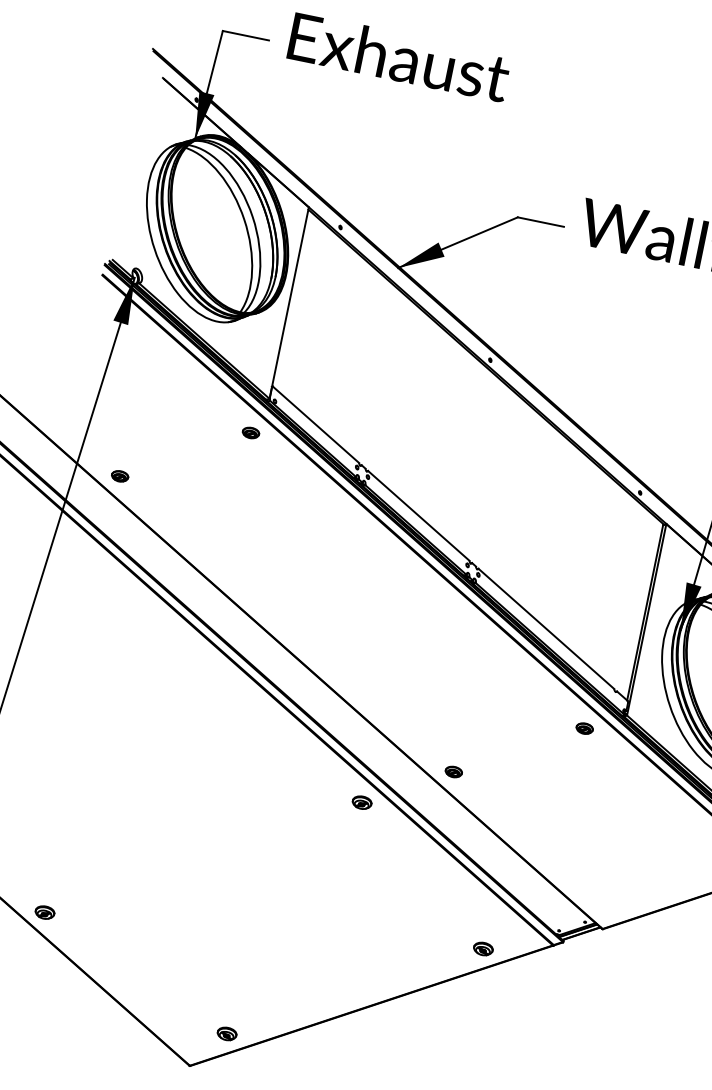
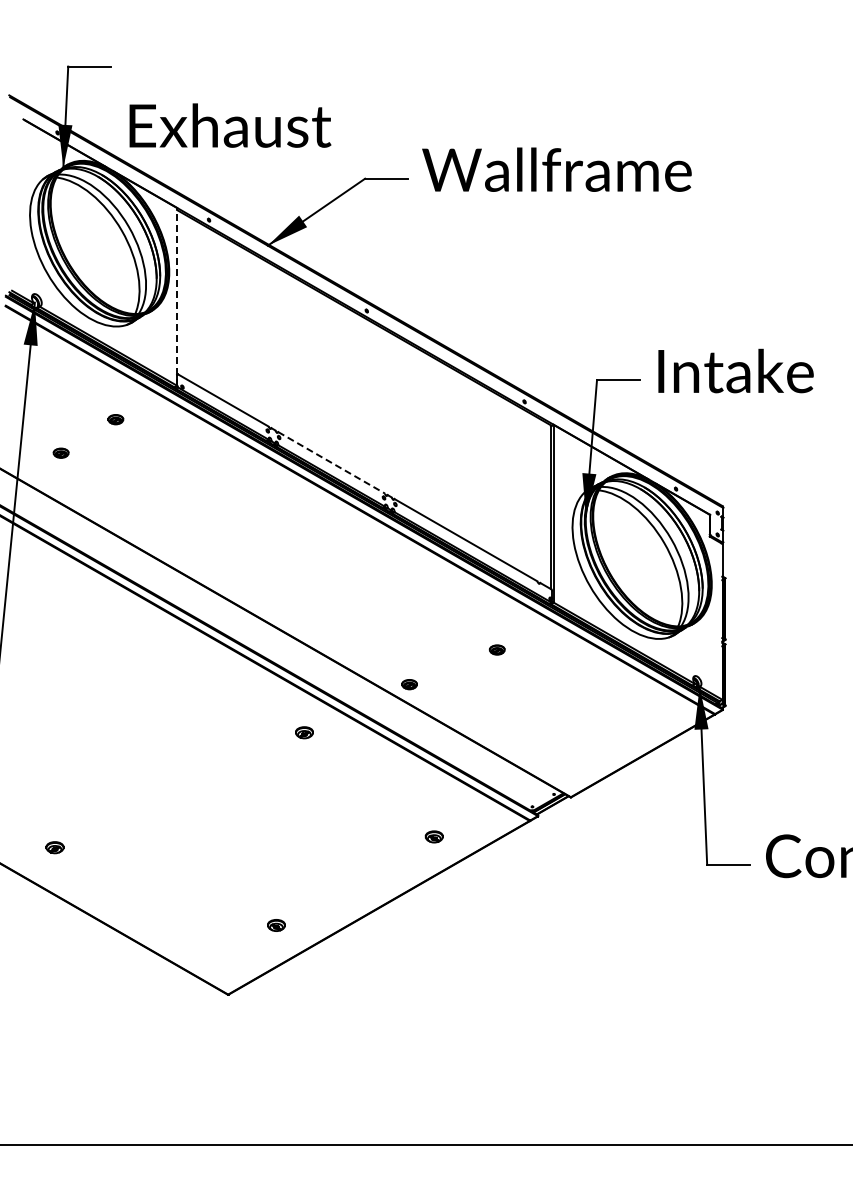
text: (399, 57) -> (230, 125), moved
line: (289, 302) -> (177, 296), solid -> dashed
part: (250, 432) -> (115, 419), moved
part: (119, 475) -> (60, 452), moved
line: (418, 515) -> (331, 462), solid -> dashed
part: (583, 727) -> (496, 649), moved
part: (362, 802) -> (304, 732), moved
part: (44, 912) -> (54, 847), moved
part: (482, 948) -> (433, 836), moved
part: (227, 1034) -> (276, 925), moved

